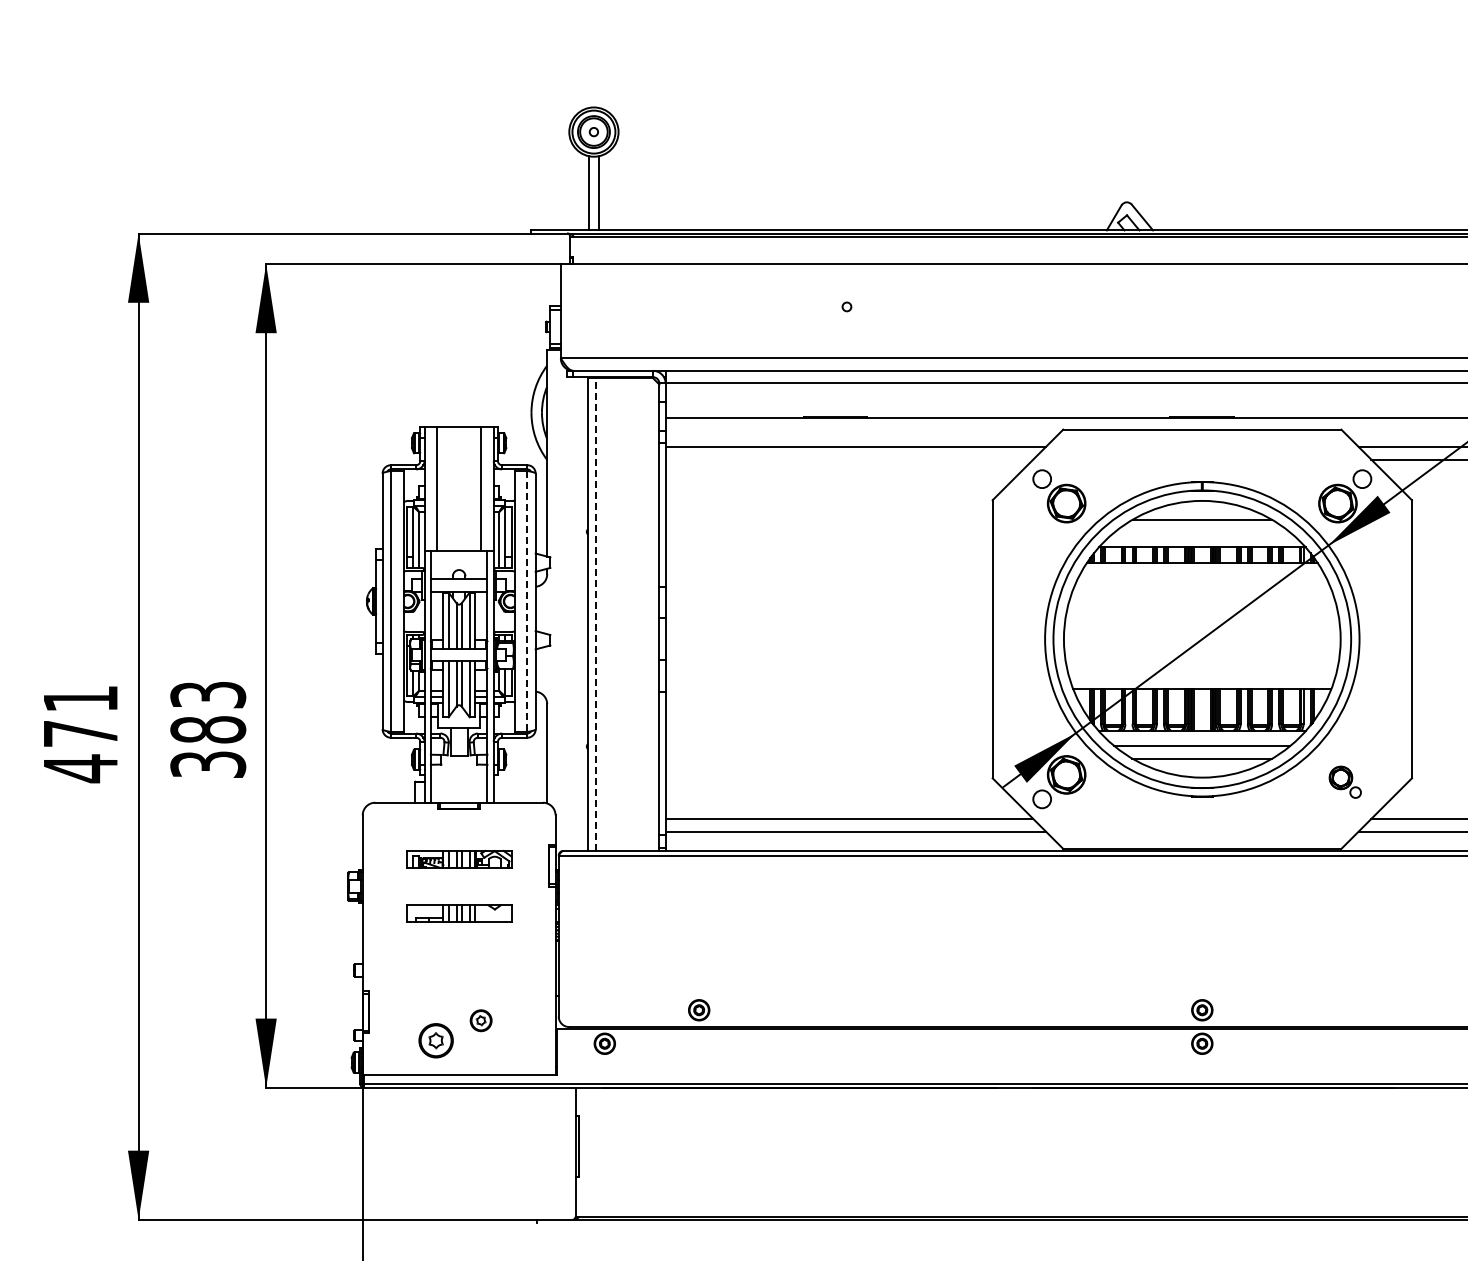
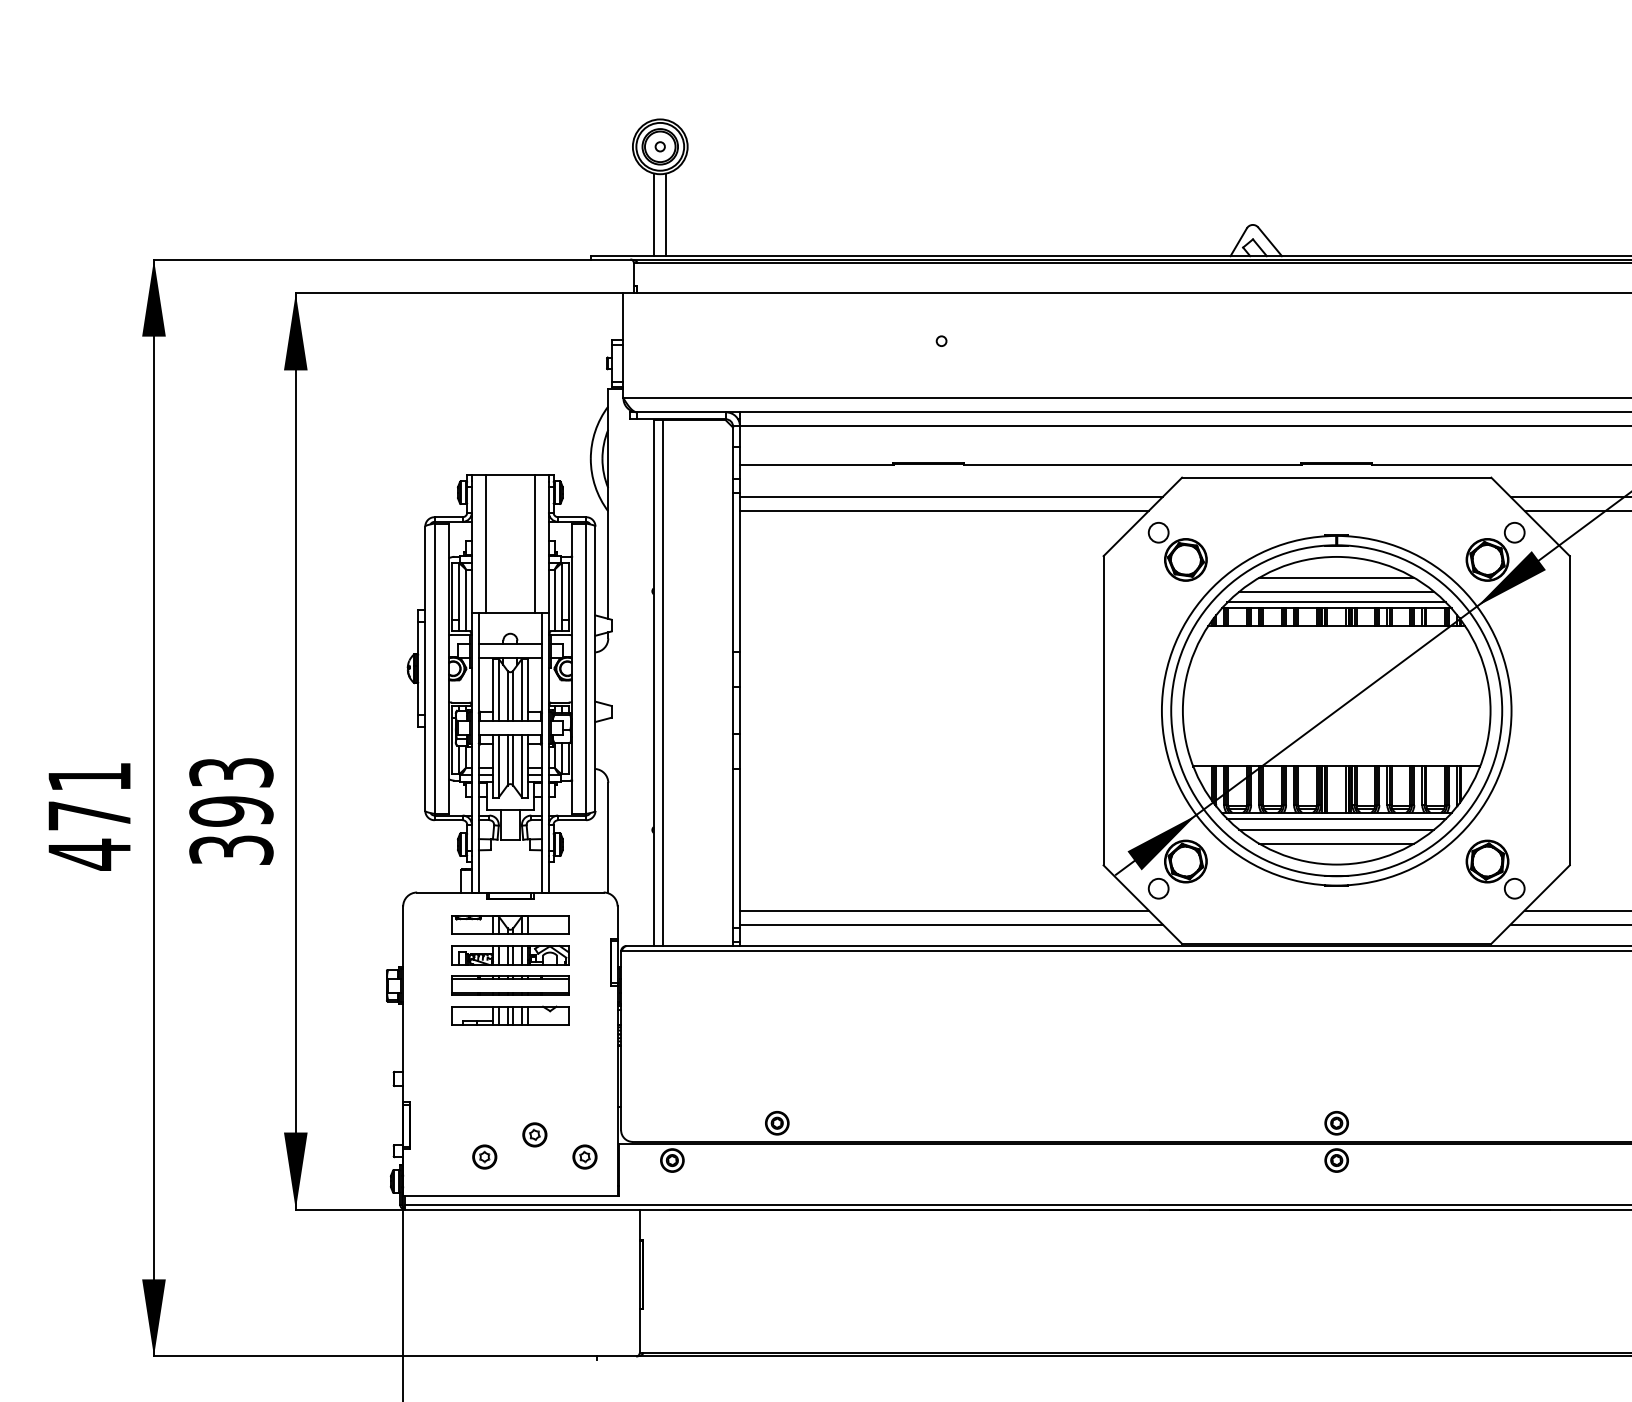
line: (849, 459) -> (944, 510), added
line: (1202, 532) -> (1336, 592), added
line: (1202, 541) -> (1336, 602), added
line: (527, 601) -> (586, 668), dashed -> solid
line: (596, 614) -> (663, 683), dashed -> solid
text: (208, 729) -> (231, 811), 383 -> 393
line: (1201, 736) -> (1335, 818), added
part: (1345, 782) -> (1495, 870), size x1.67
part: (459, 831) -> (510, 924), added
part: (459, 886) -> (510, 985), added
part: (435, 1040) -> (484, 1156), size x0.62
part: (525, 1040) -> (584, 1156), added

